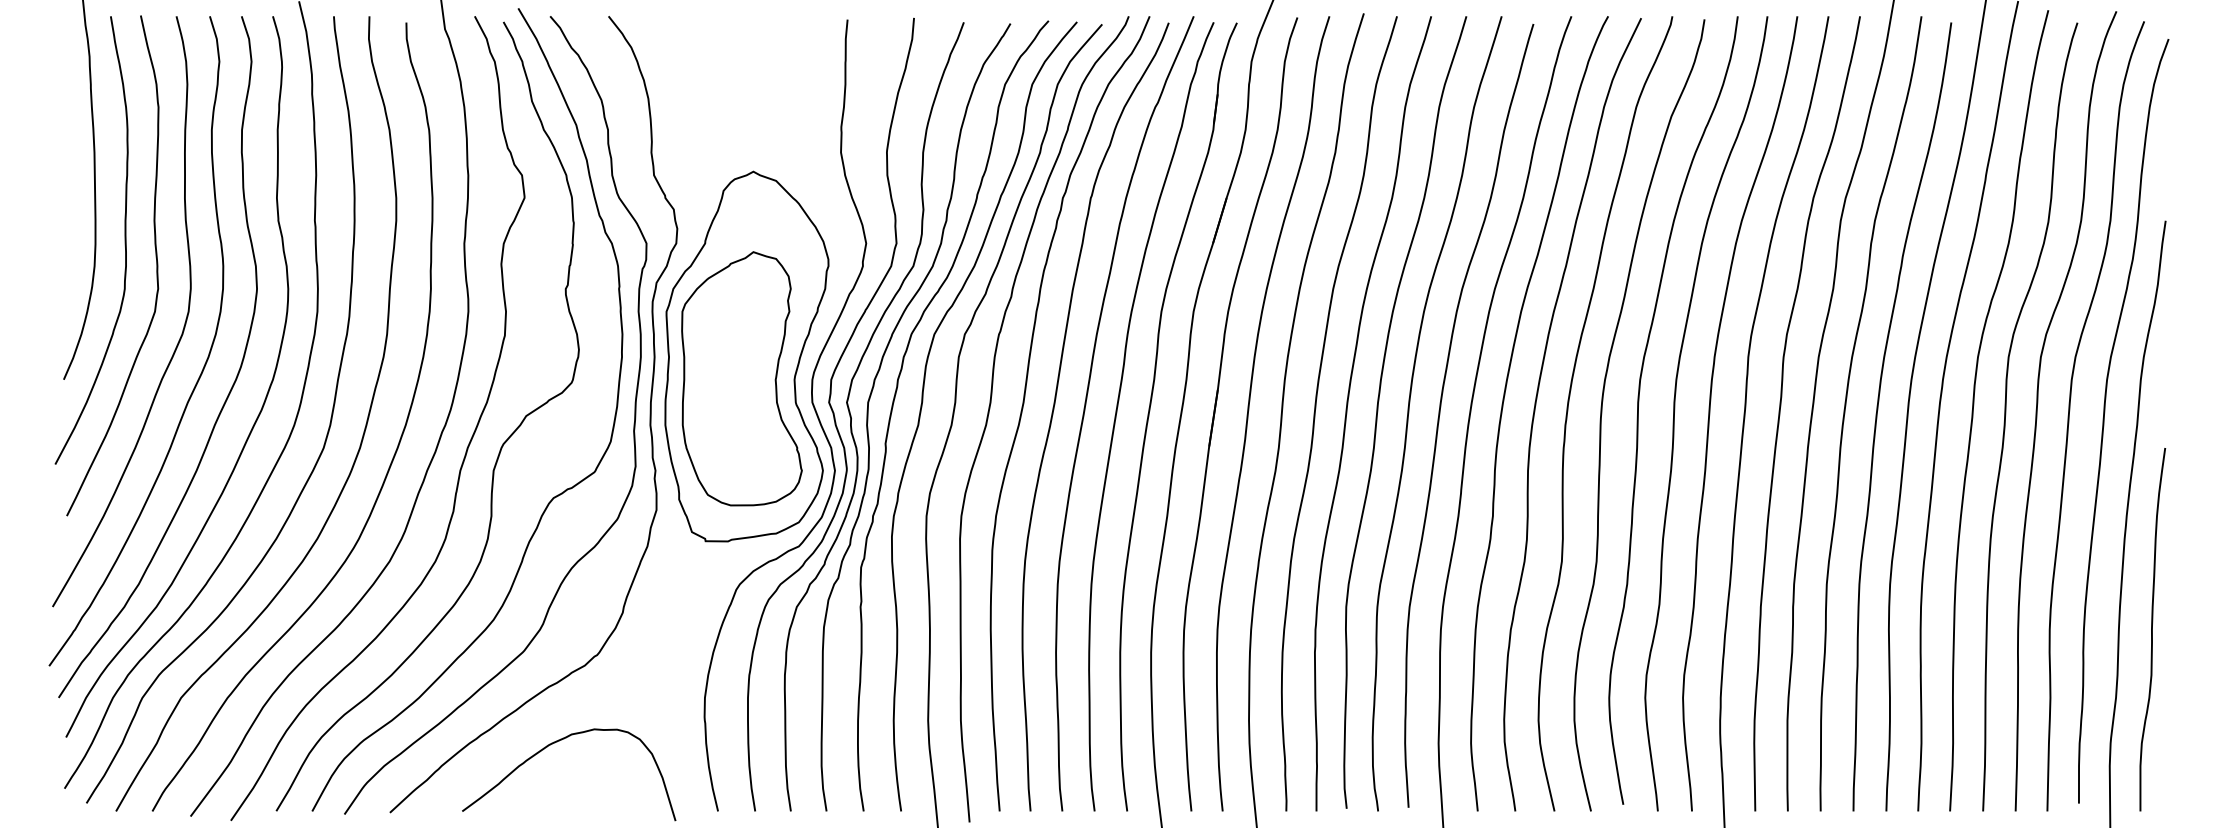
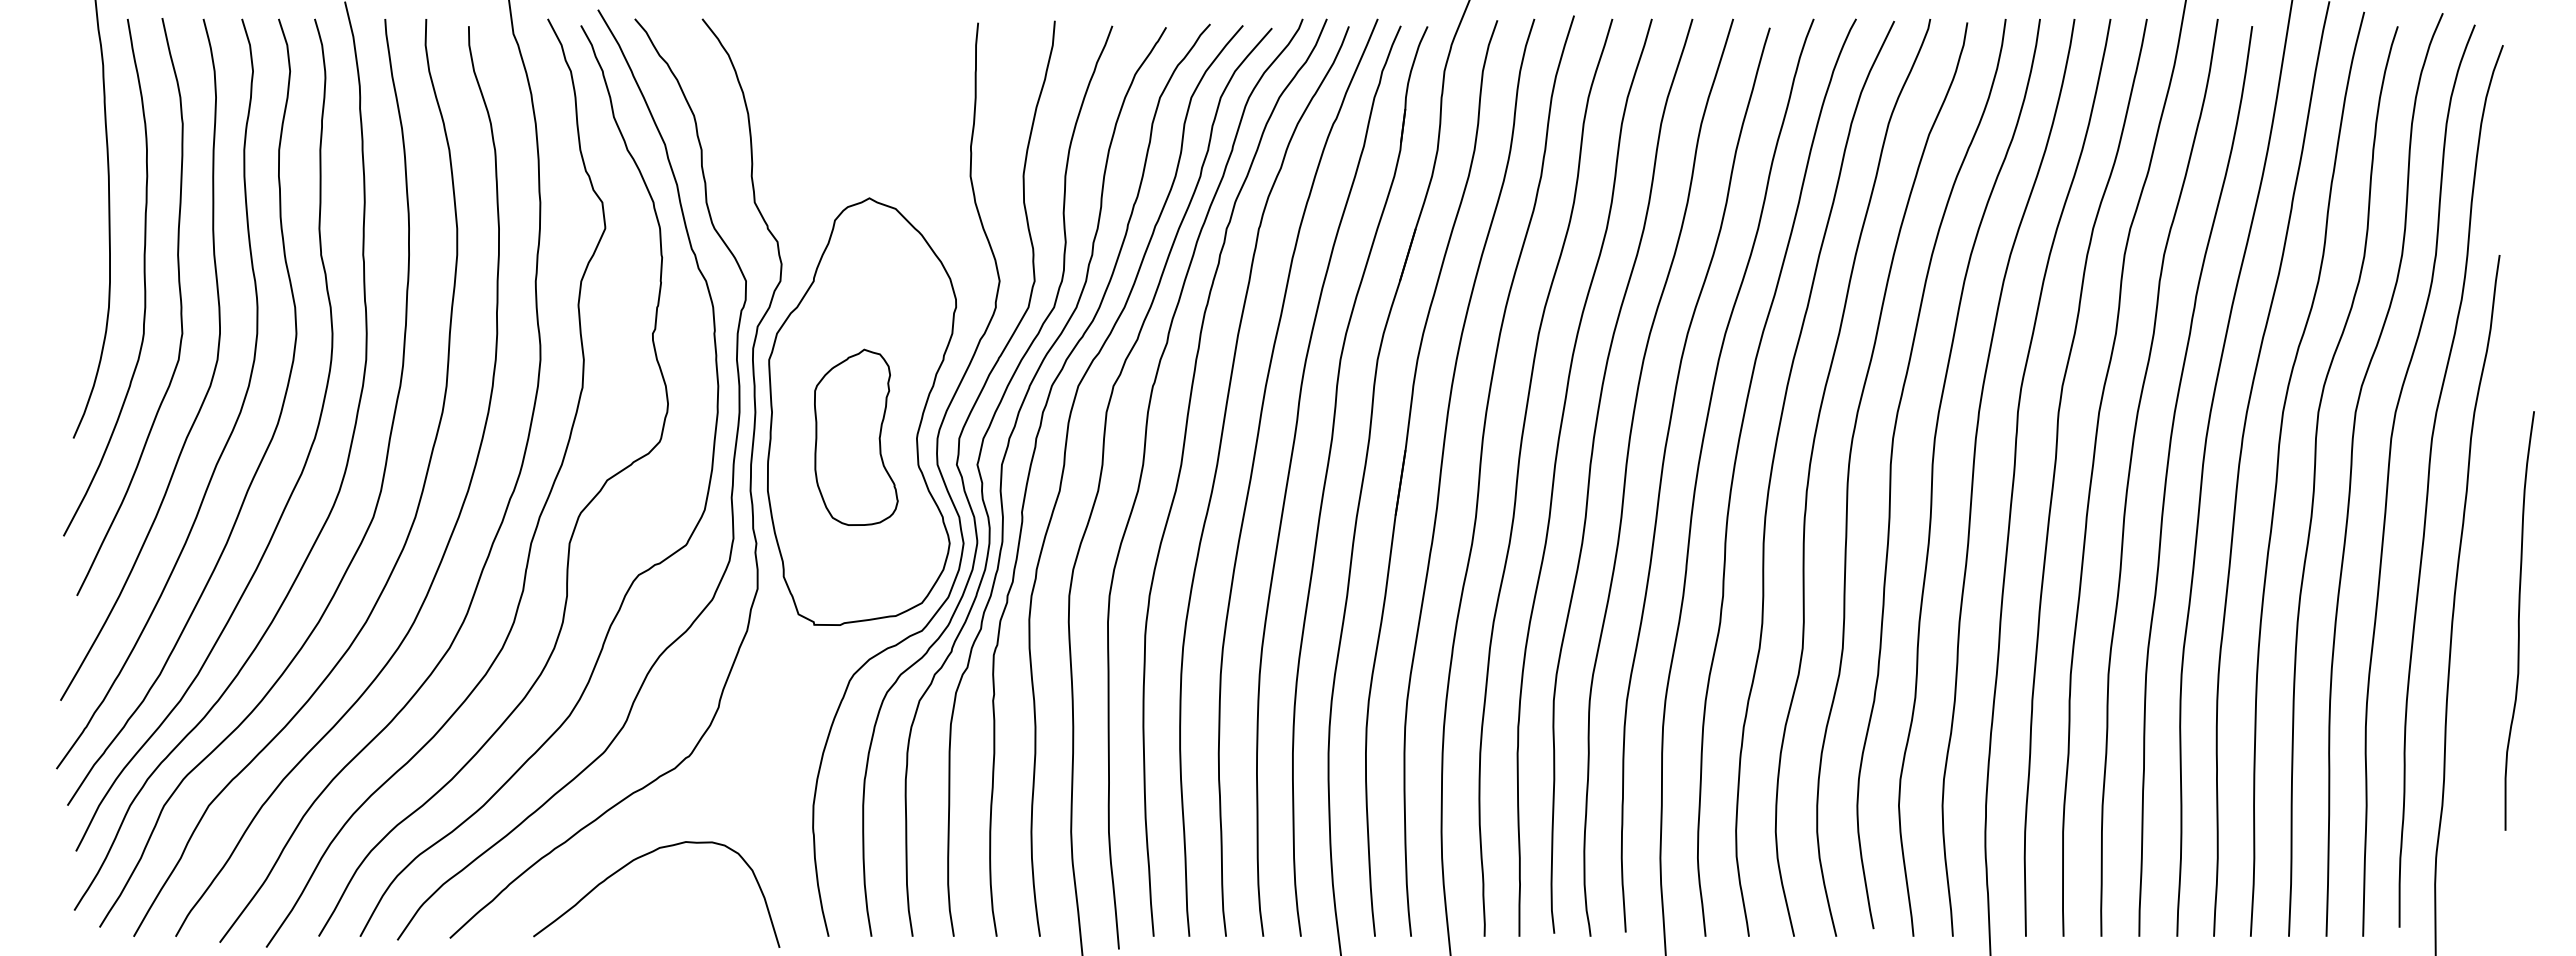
part: (742, 378) -> (856, 437), size x0.6
curve: (2152, 629) -> (2519, 620), moved

